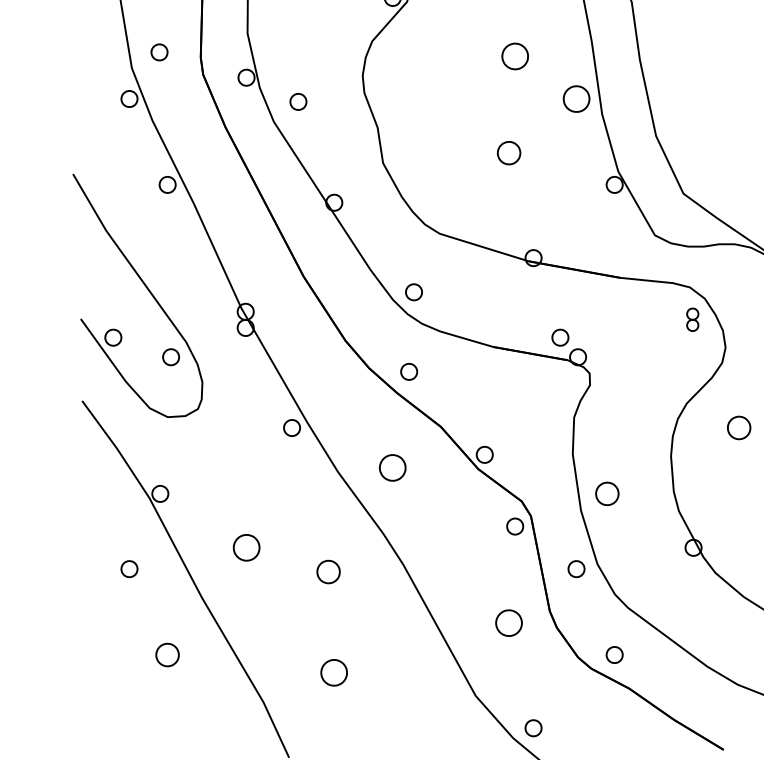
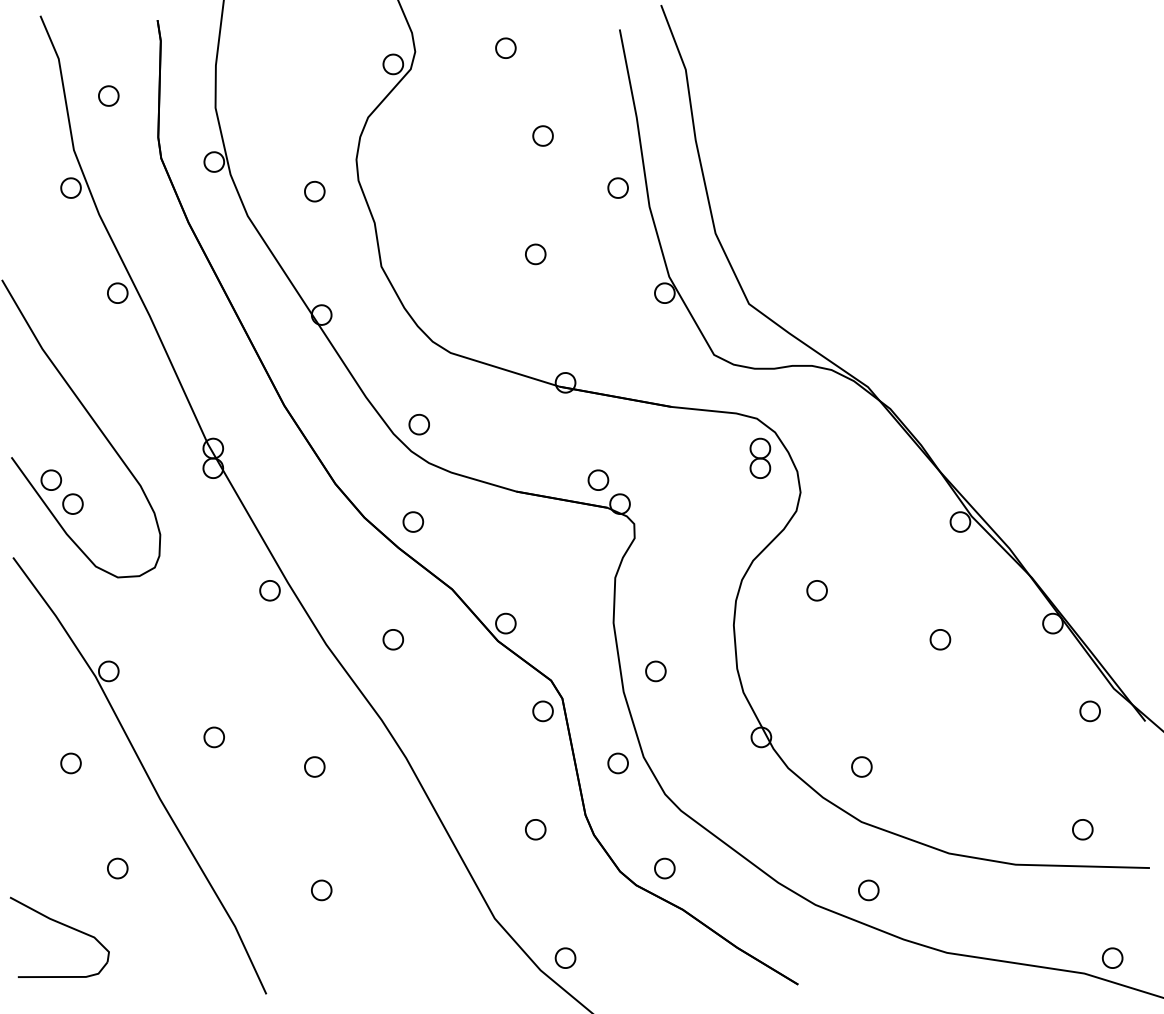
part: (159, 51) -> (108, 95), moved
part: (514, 56) -> (542, 135), size x0.62
part: (575, 98) -> (617, 187), size x0.62
part: (298, 101) -> (314, 191), moved
part: (508, 153) -> (535, 254), size x0.71
part: (692, 319) -> (760, 457), size x1.43
part: (170, 356) -> (72, 503), moved
part: (738, 427) -> (816, 590), size x0.71
part: (392, 467) -> (393, 639), size x0.62
part: (607, 494) -> (655, 671), size x0.71
part: (245, 547) -> (213, 737), size x0.62
part: (328, 571) -> (314, 766), size x0.71
part: (508, 623) -> (535, 829), size x0.62
part: (167, 654) -> (117, 868), size x0.71
part: (334, 672) -> (321, 890), size x0.62
part: (124, 702) -> (65, 926), added

